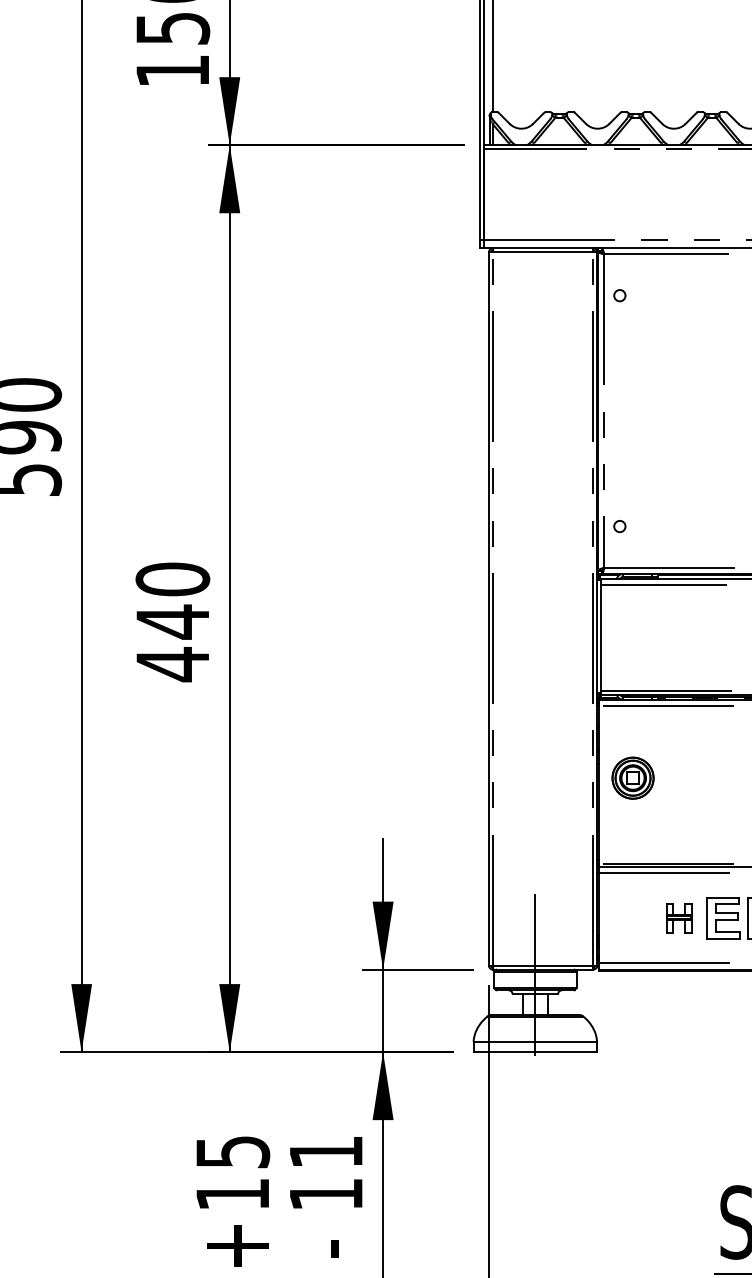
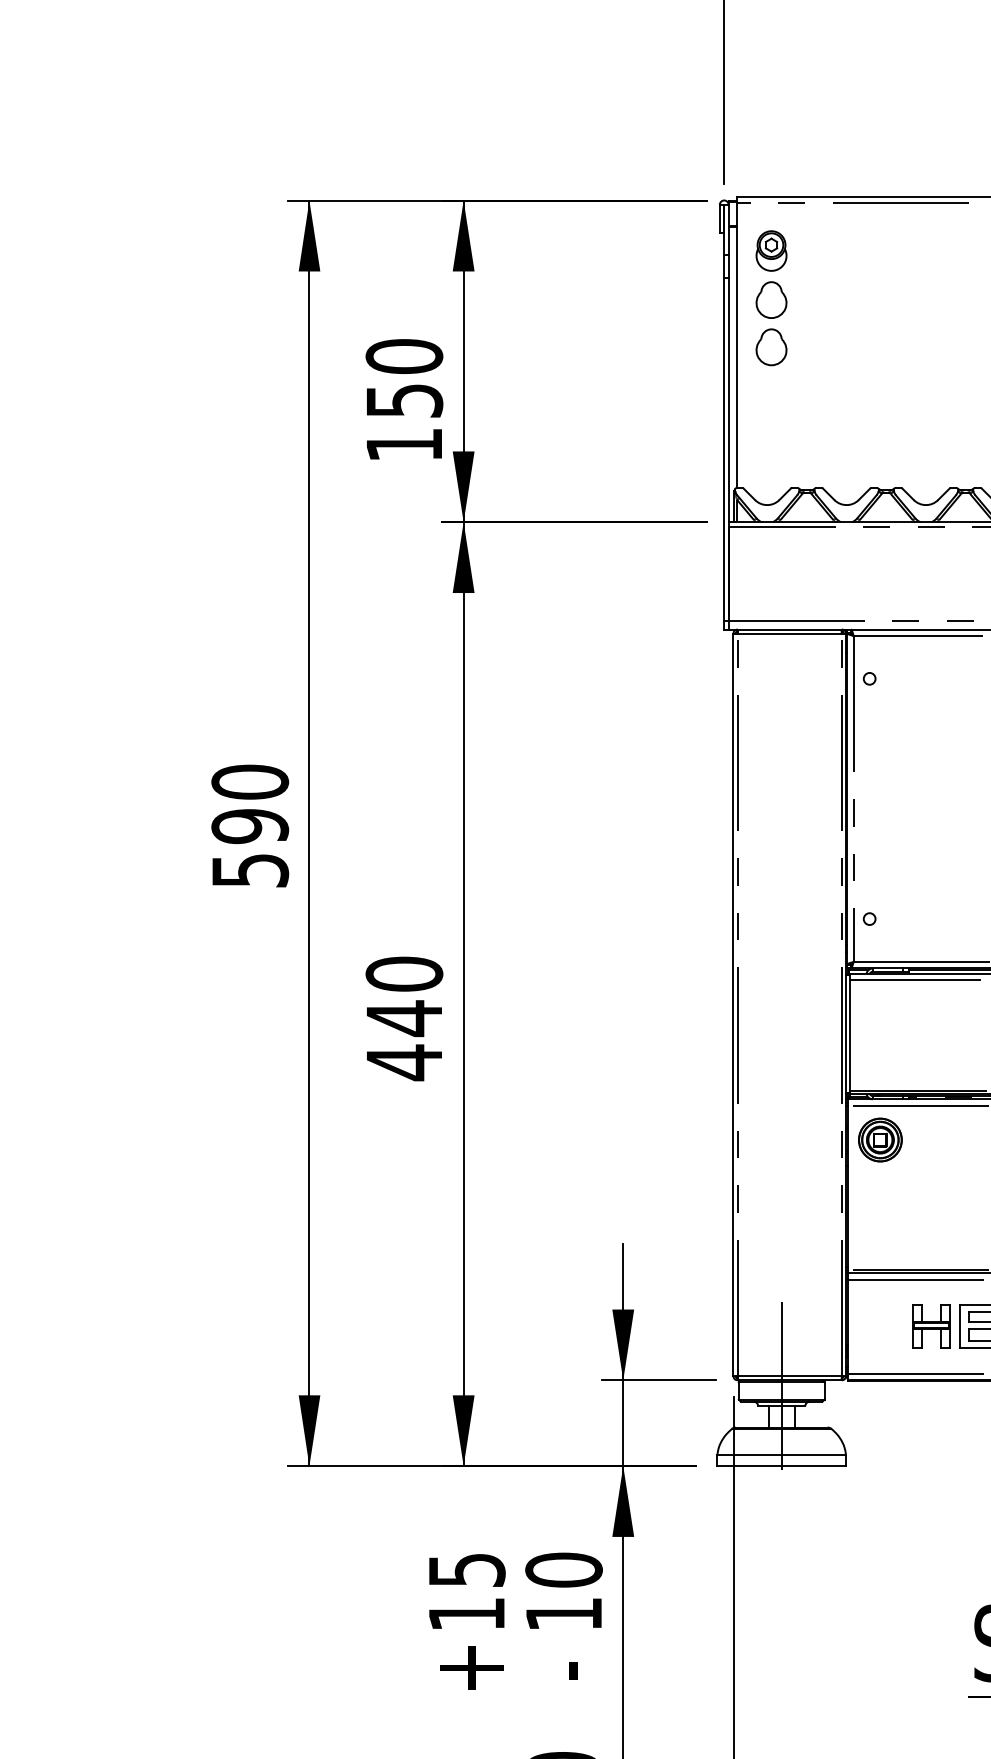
part: (633, 777) -> (880, 1139), moved
part: (679, 917) -> (931, 1326), size x1.43
text: (325, 1151) -> (563, 1569), 11 -> 10

